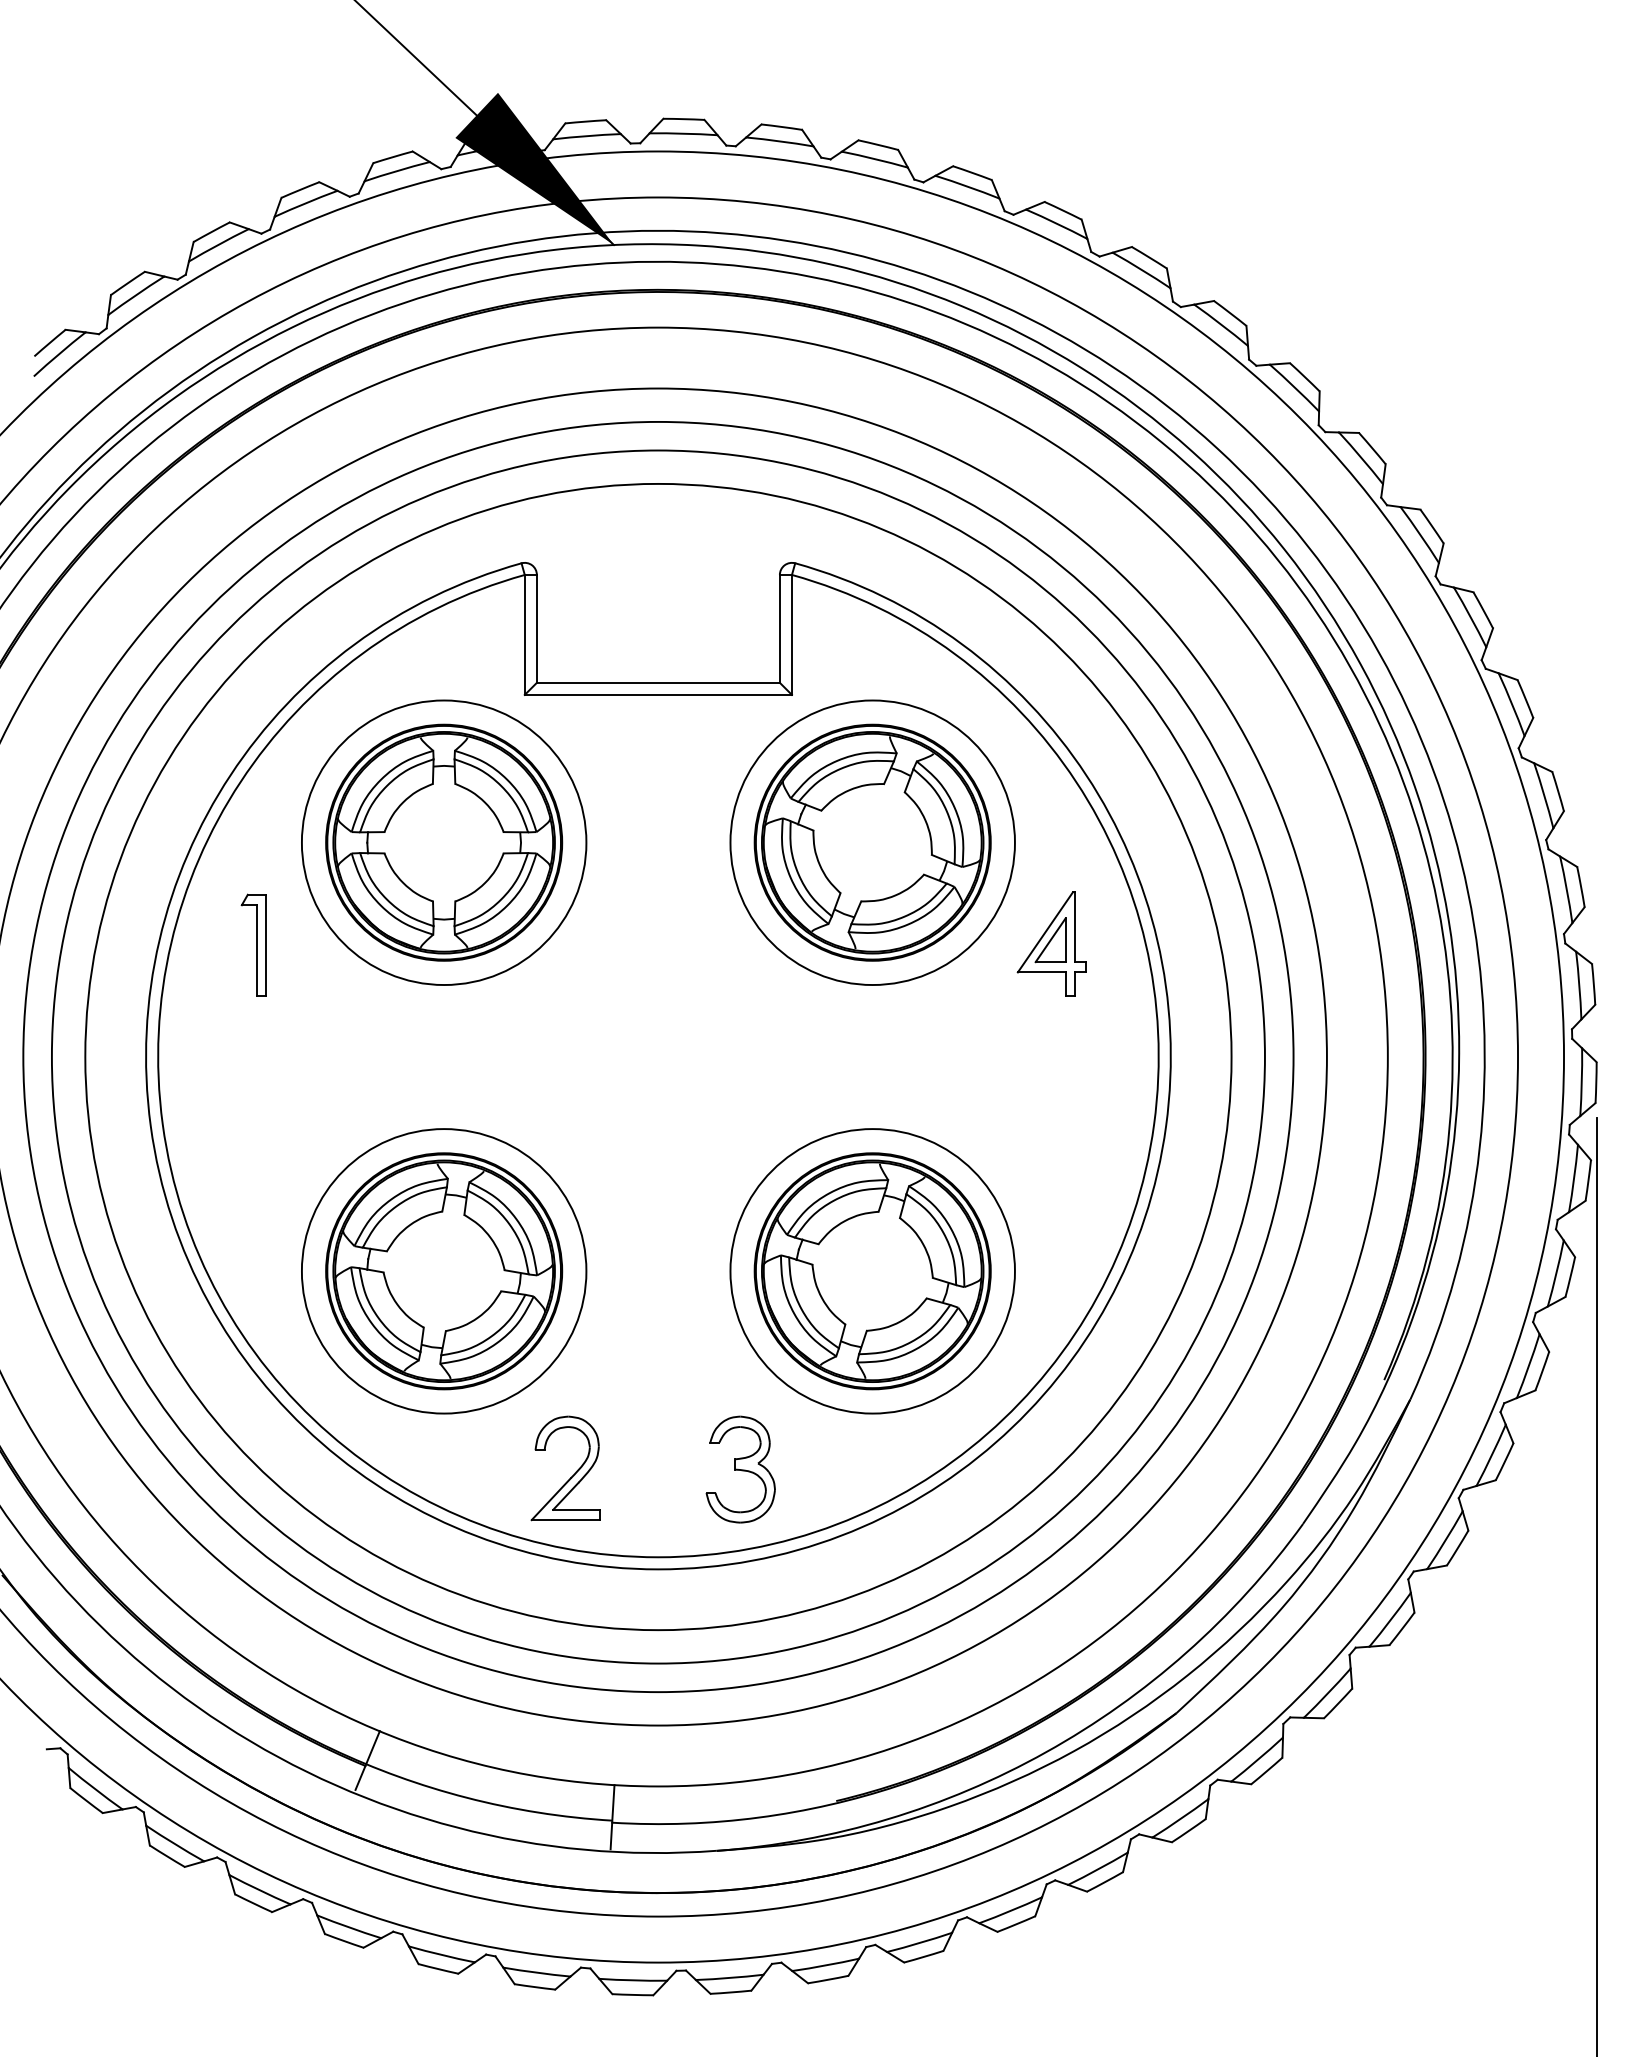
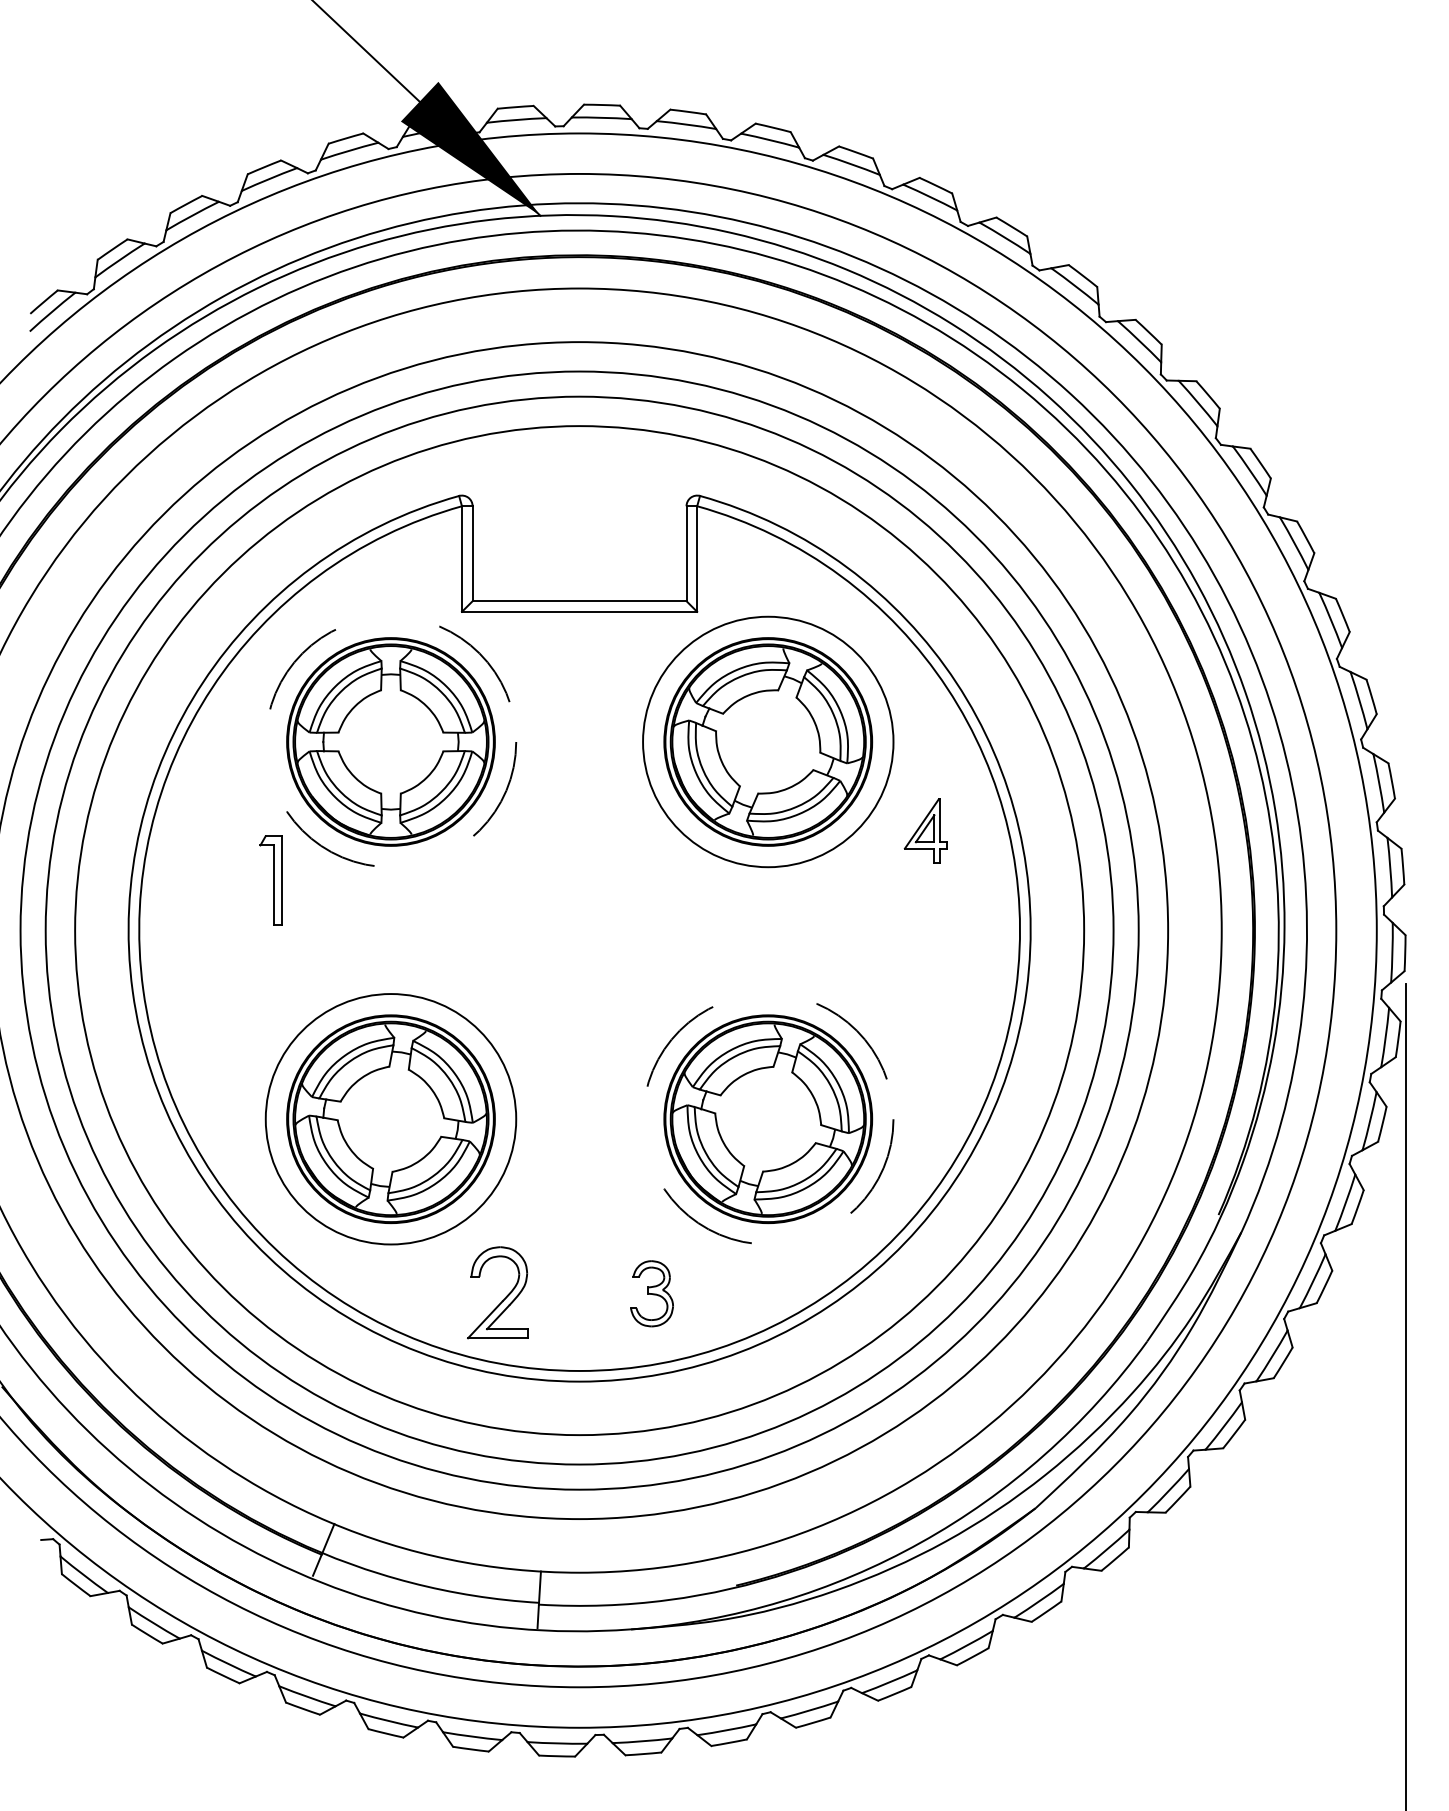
circle: (443, 842) -> (390, 741), solid -> dashed
part: (1051, 943) -> (925, 830), size x0.7
part: (253, 944) -> (270, 879), moved
circle: (872, 1271) -> (768, 1119), solid -> dashed
part: (740, 1469) -> (651, 1293), size x0.7

